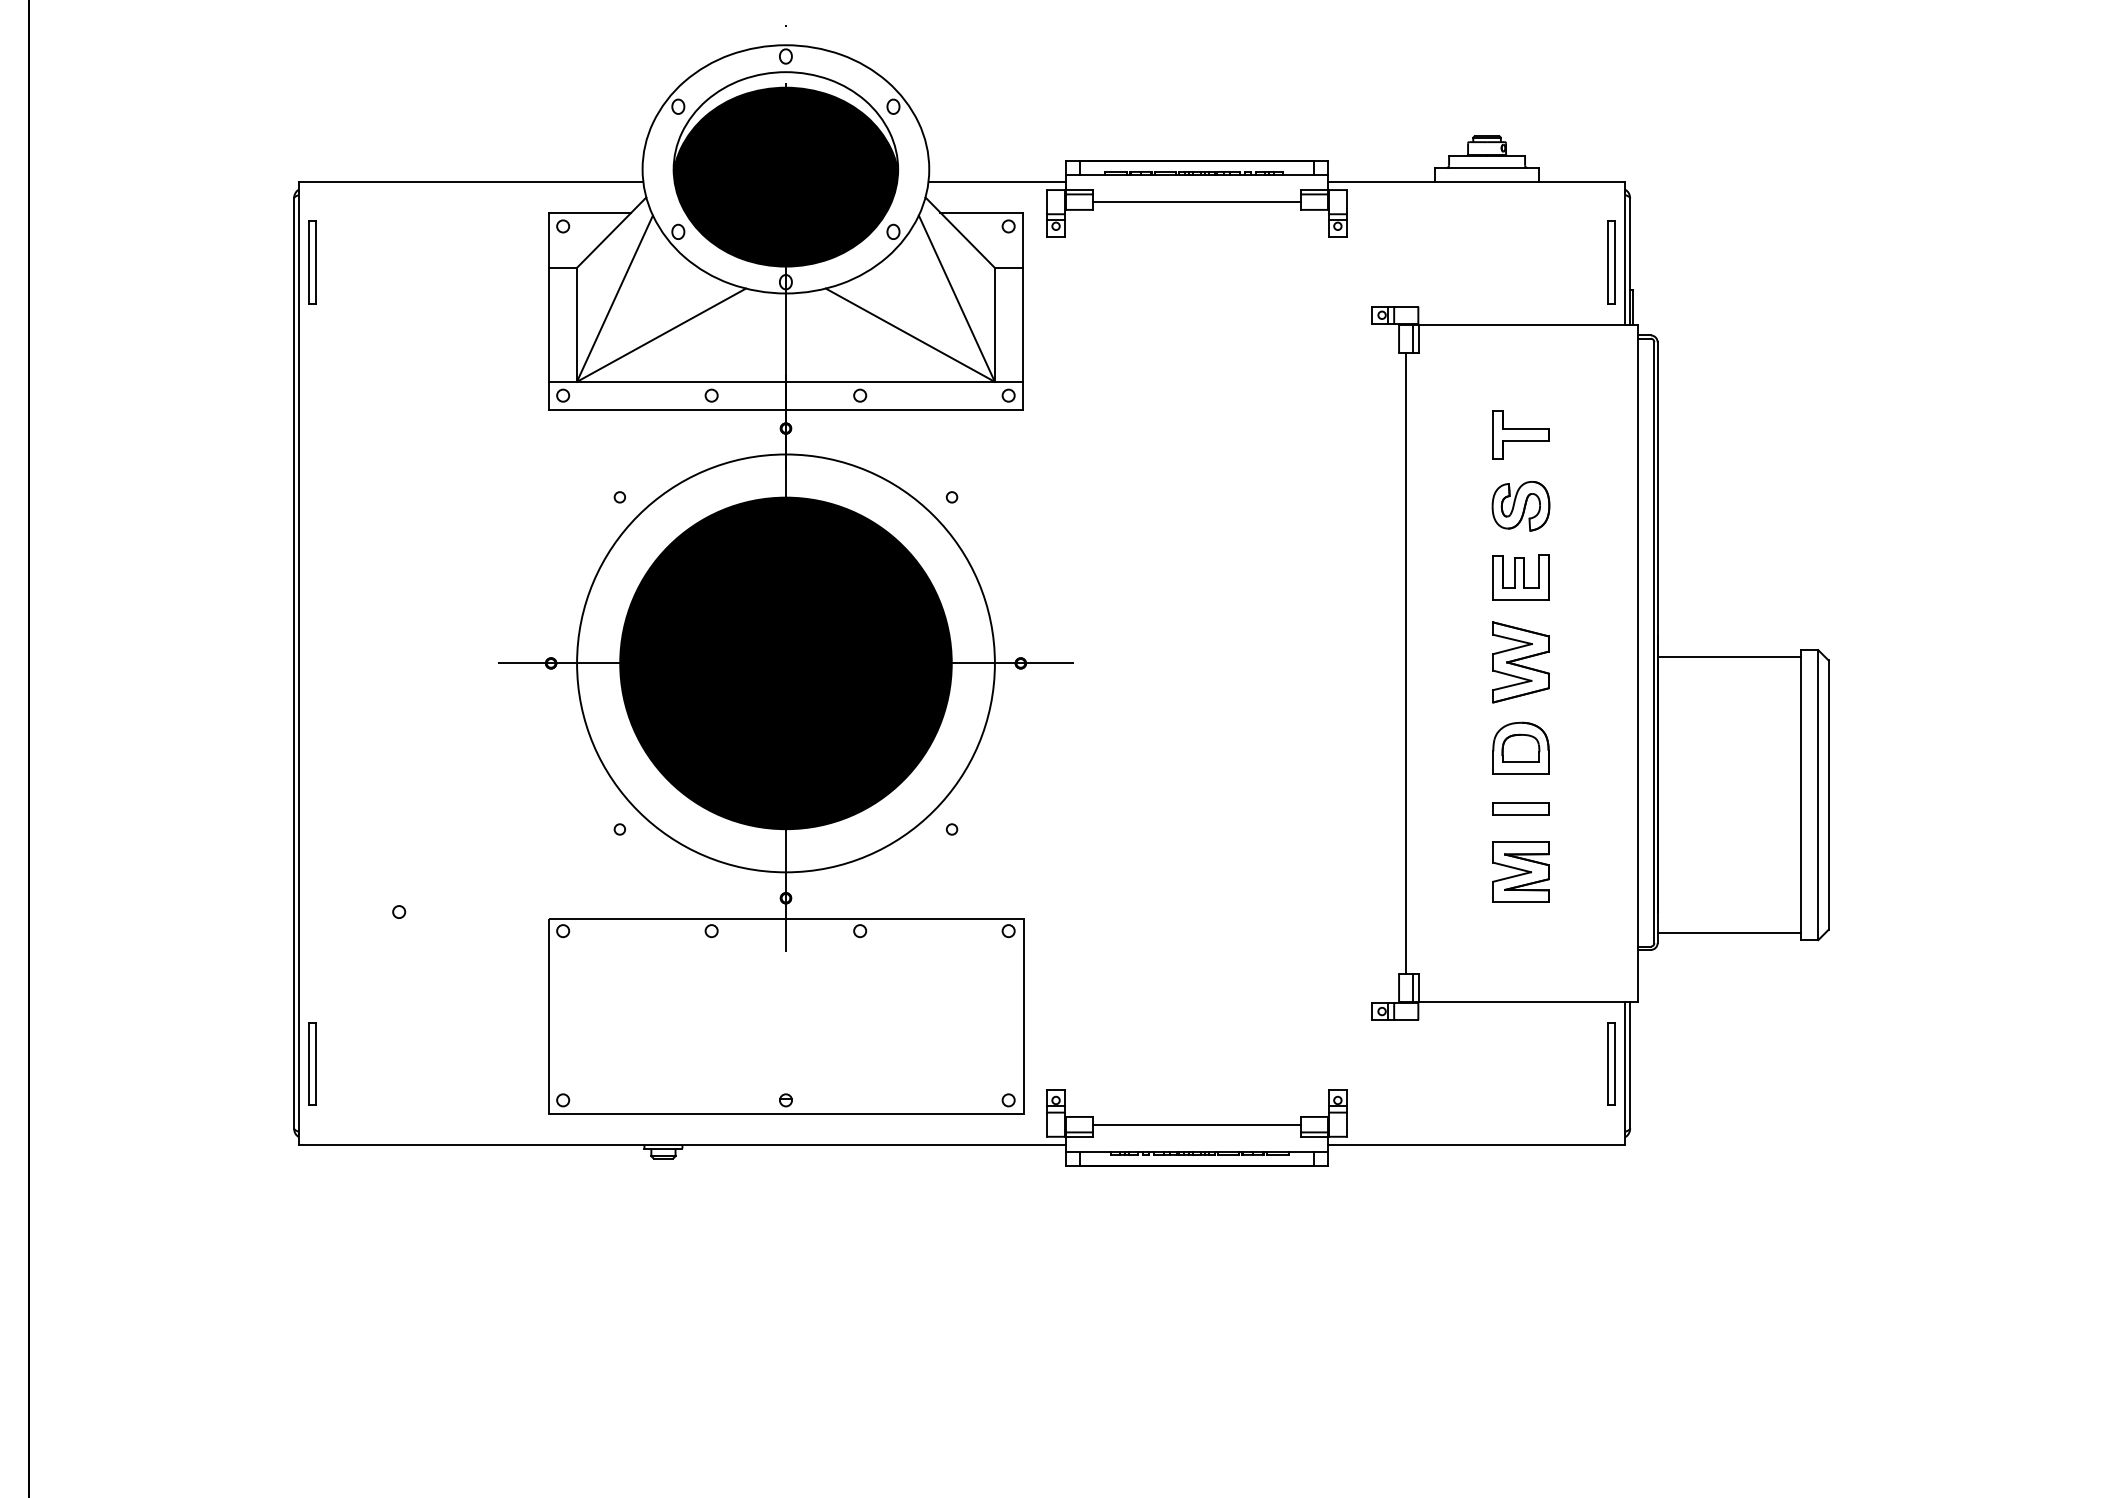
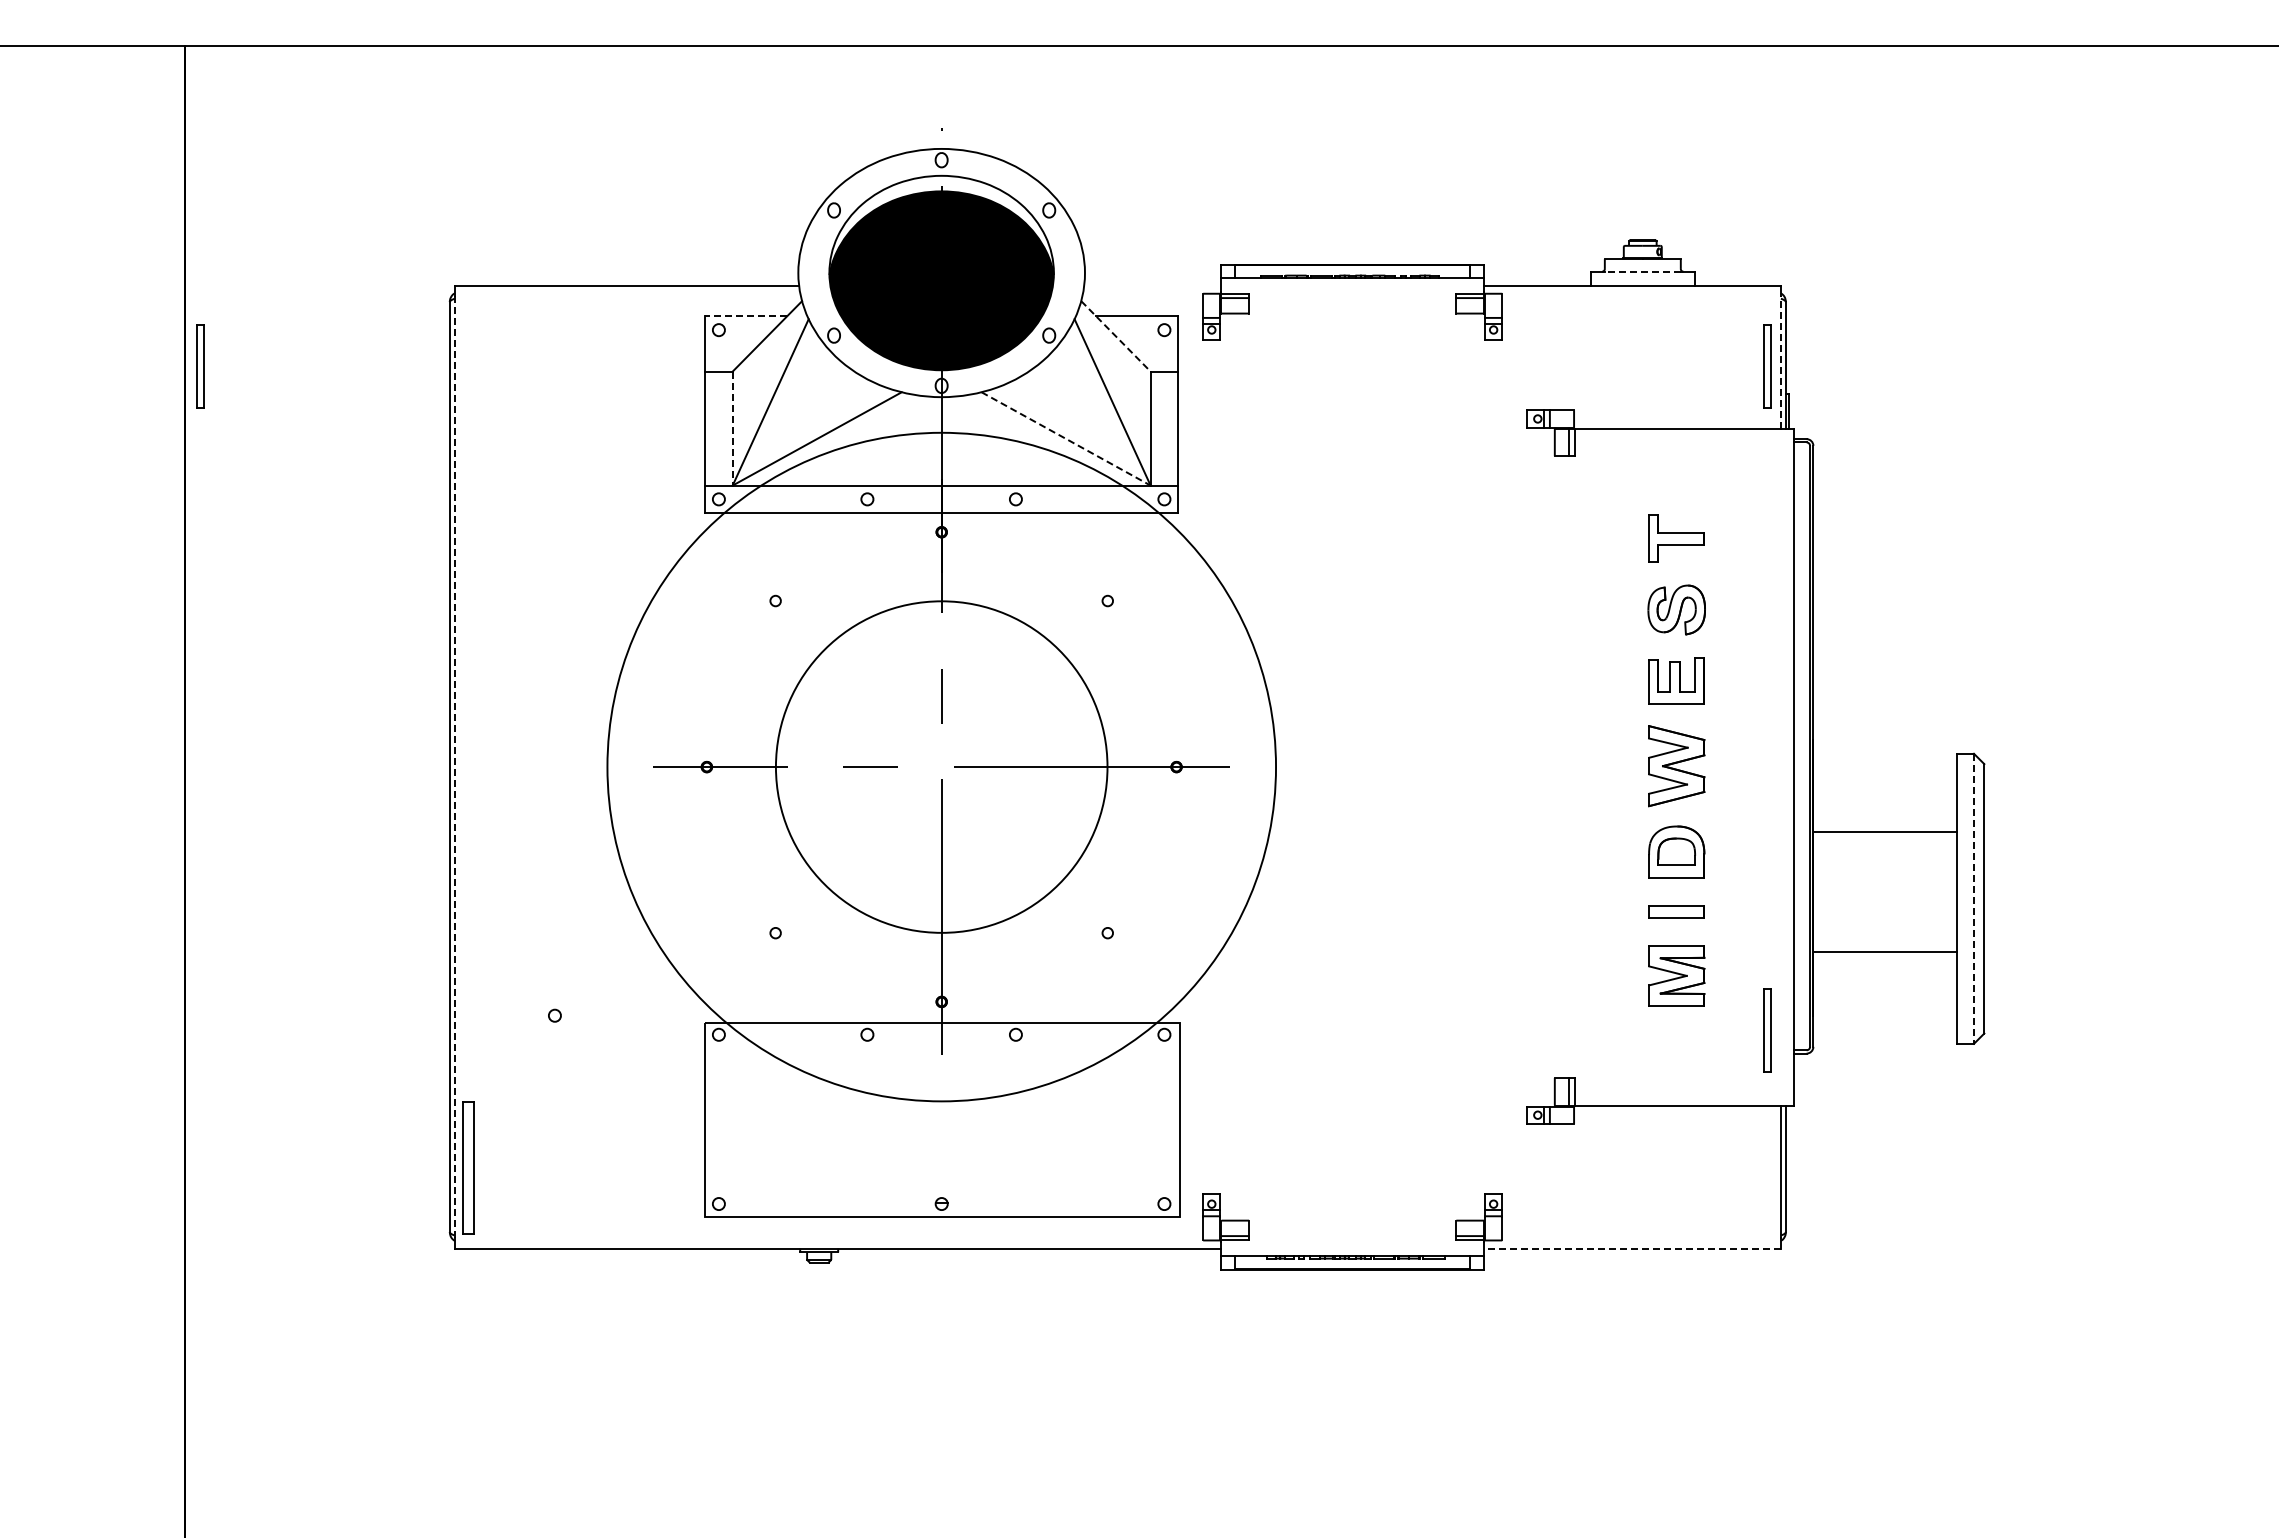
line: (1486, 167) -> (1642, 271), solid -> dashed
line: (996, 181) -> (1152, 285), removed
line: (1196, 201) -> (1352, 305), removed
line: (589, 212) -> (745, 316), solid -> dashed
line: (960, 232) -> (1116, 336), solid -> dashed
line: (1624, 257) -> (1780, 361), solid -> dashed
part: (312, 262) -> (200, 366), moved
line: (576, 324) -> (732, 428), solid -> dashed
line: (910, 334) -> (1066, 438), solid -> dashed
line: (1728, 656) -> (1884, 831), moved
line: (298, 662) -> (454, 766), solid -> dashed
fill: (785, 662) -> (941, 766), removed
line: (1406, 662) -> (1562, 766), removed
circle: (785, 663) -> (941, 767), size x1.6
line: (1817, 795) -> (1973, 899), solid -> dashed
line: (1728, 932) -> (1884, 951), moved
part: (312, 1063) -> (468, 1167), size x1.6
part: (1611, 1063) -> (1767, 1030), moved
line: (1196, 1124) -> (1352, 1228), removed
line: (1476, 1144) -> (1632, 1248), solid -> dashed

